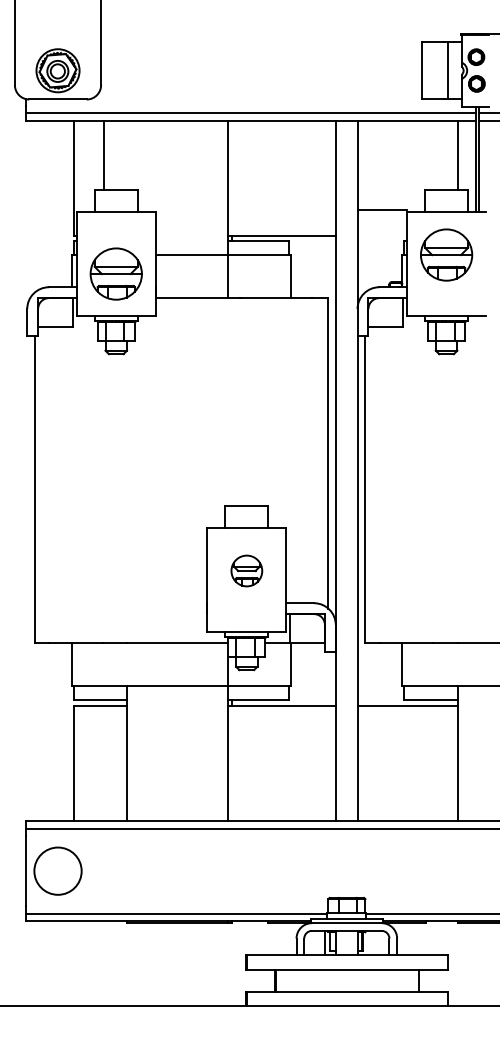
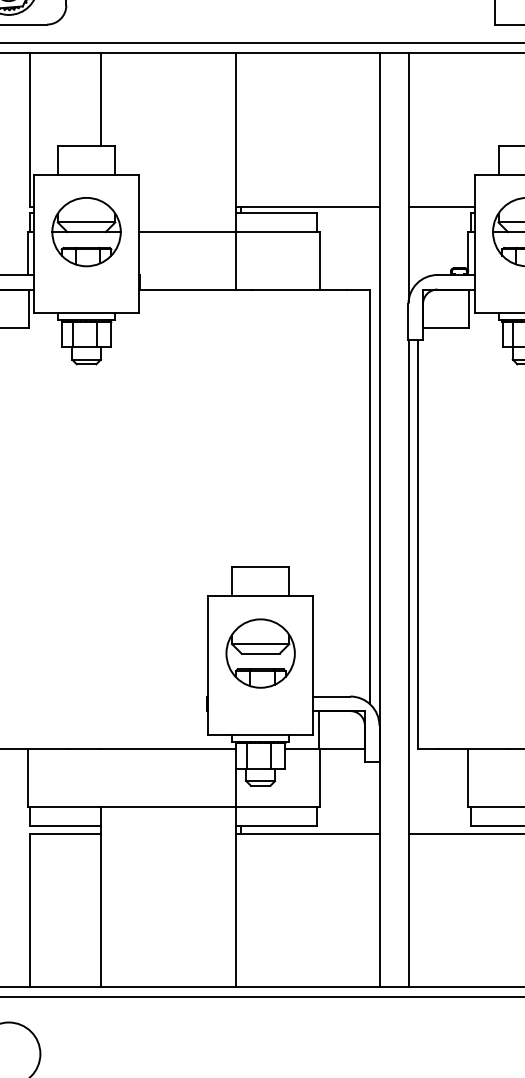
line: (104, 155) -> (101, 99), moved
line: (382, 209) -> (441, 205), moved
part: (115, 273) -> (85, 231), moved
part: (246, 570) -> (260, 652), size x1.67

